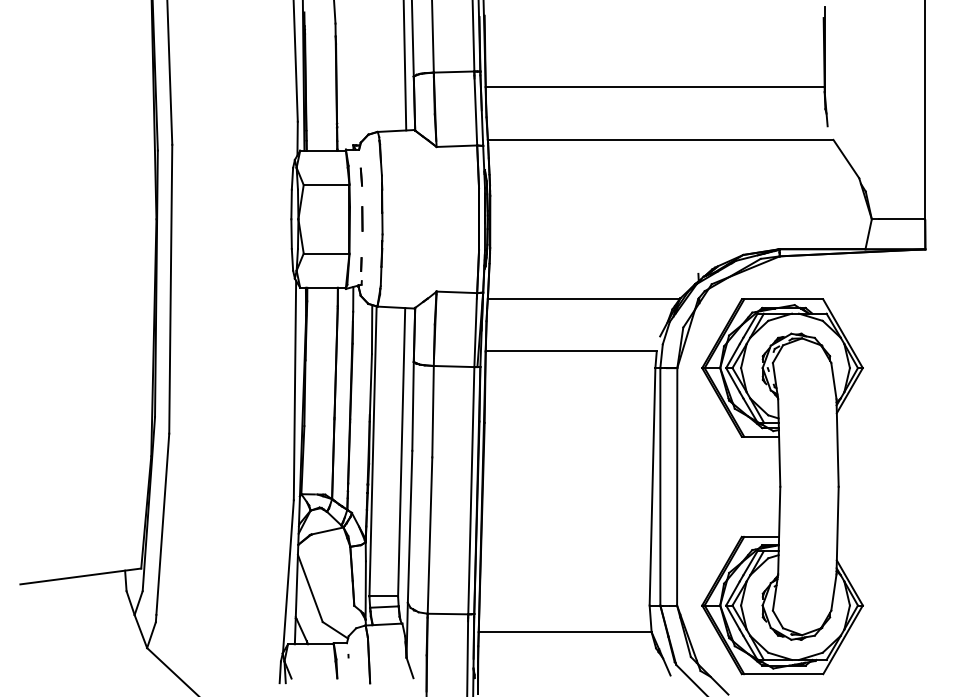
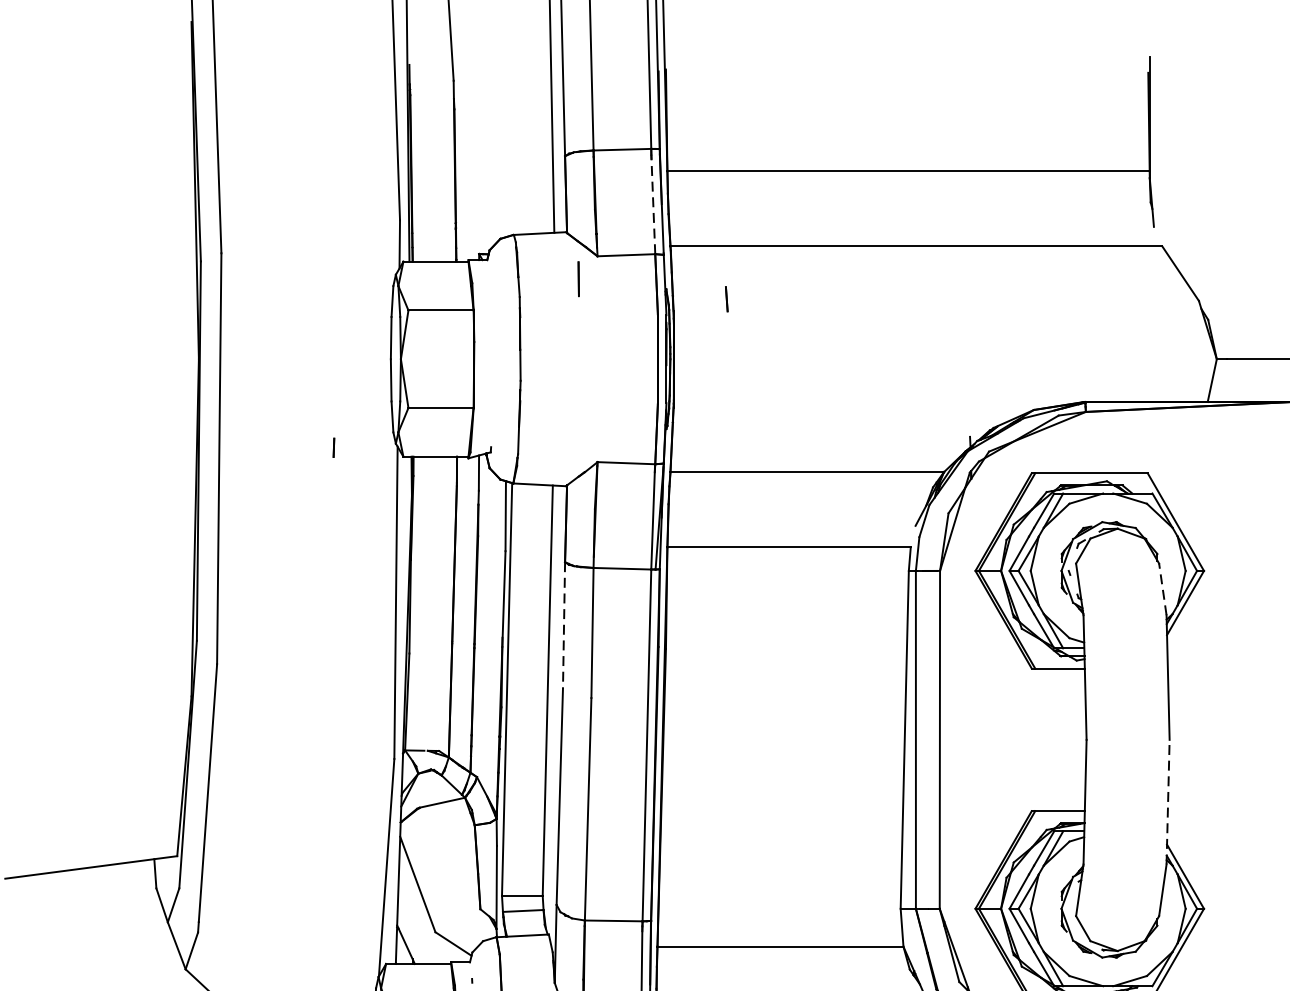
line: (475, 110) -> (652, 204), solid -> dashed
line: (360, 176) -> (725, 298), moved
line: (362, 218) -> (578, 278), moved
line: (361, 264) -> (334, 447), moved
line: (833, 380) -> (1162, 588), solid -> dashed
line: (413, 406) -> (564, 625), solid -> dashed
line: (837, 530) -> (1167, 802), solid -> dashed

